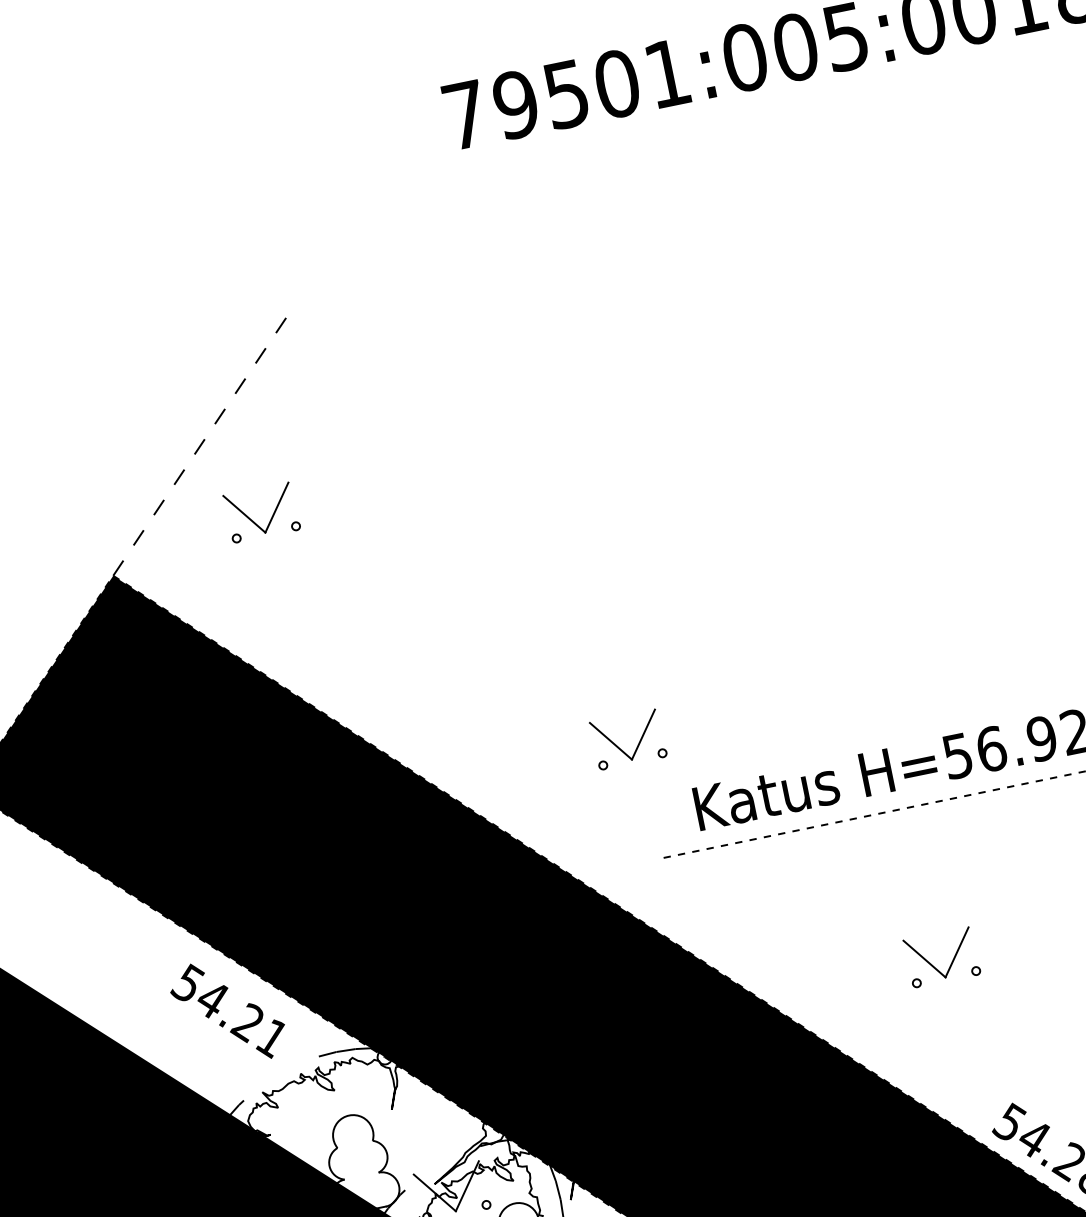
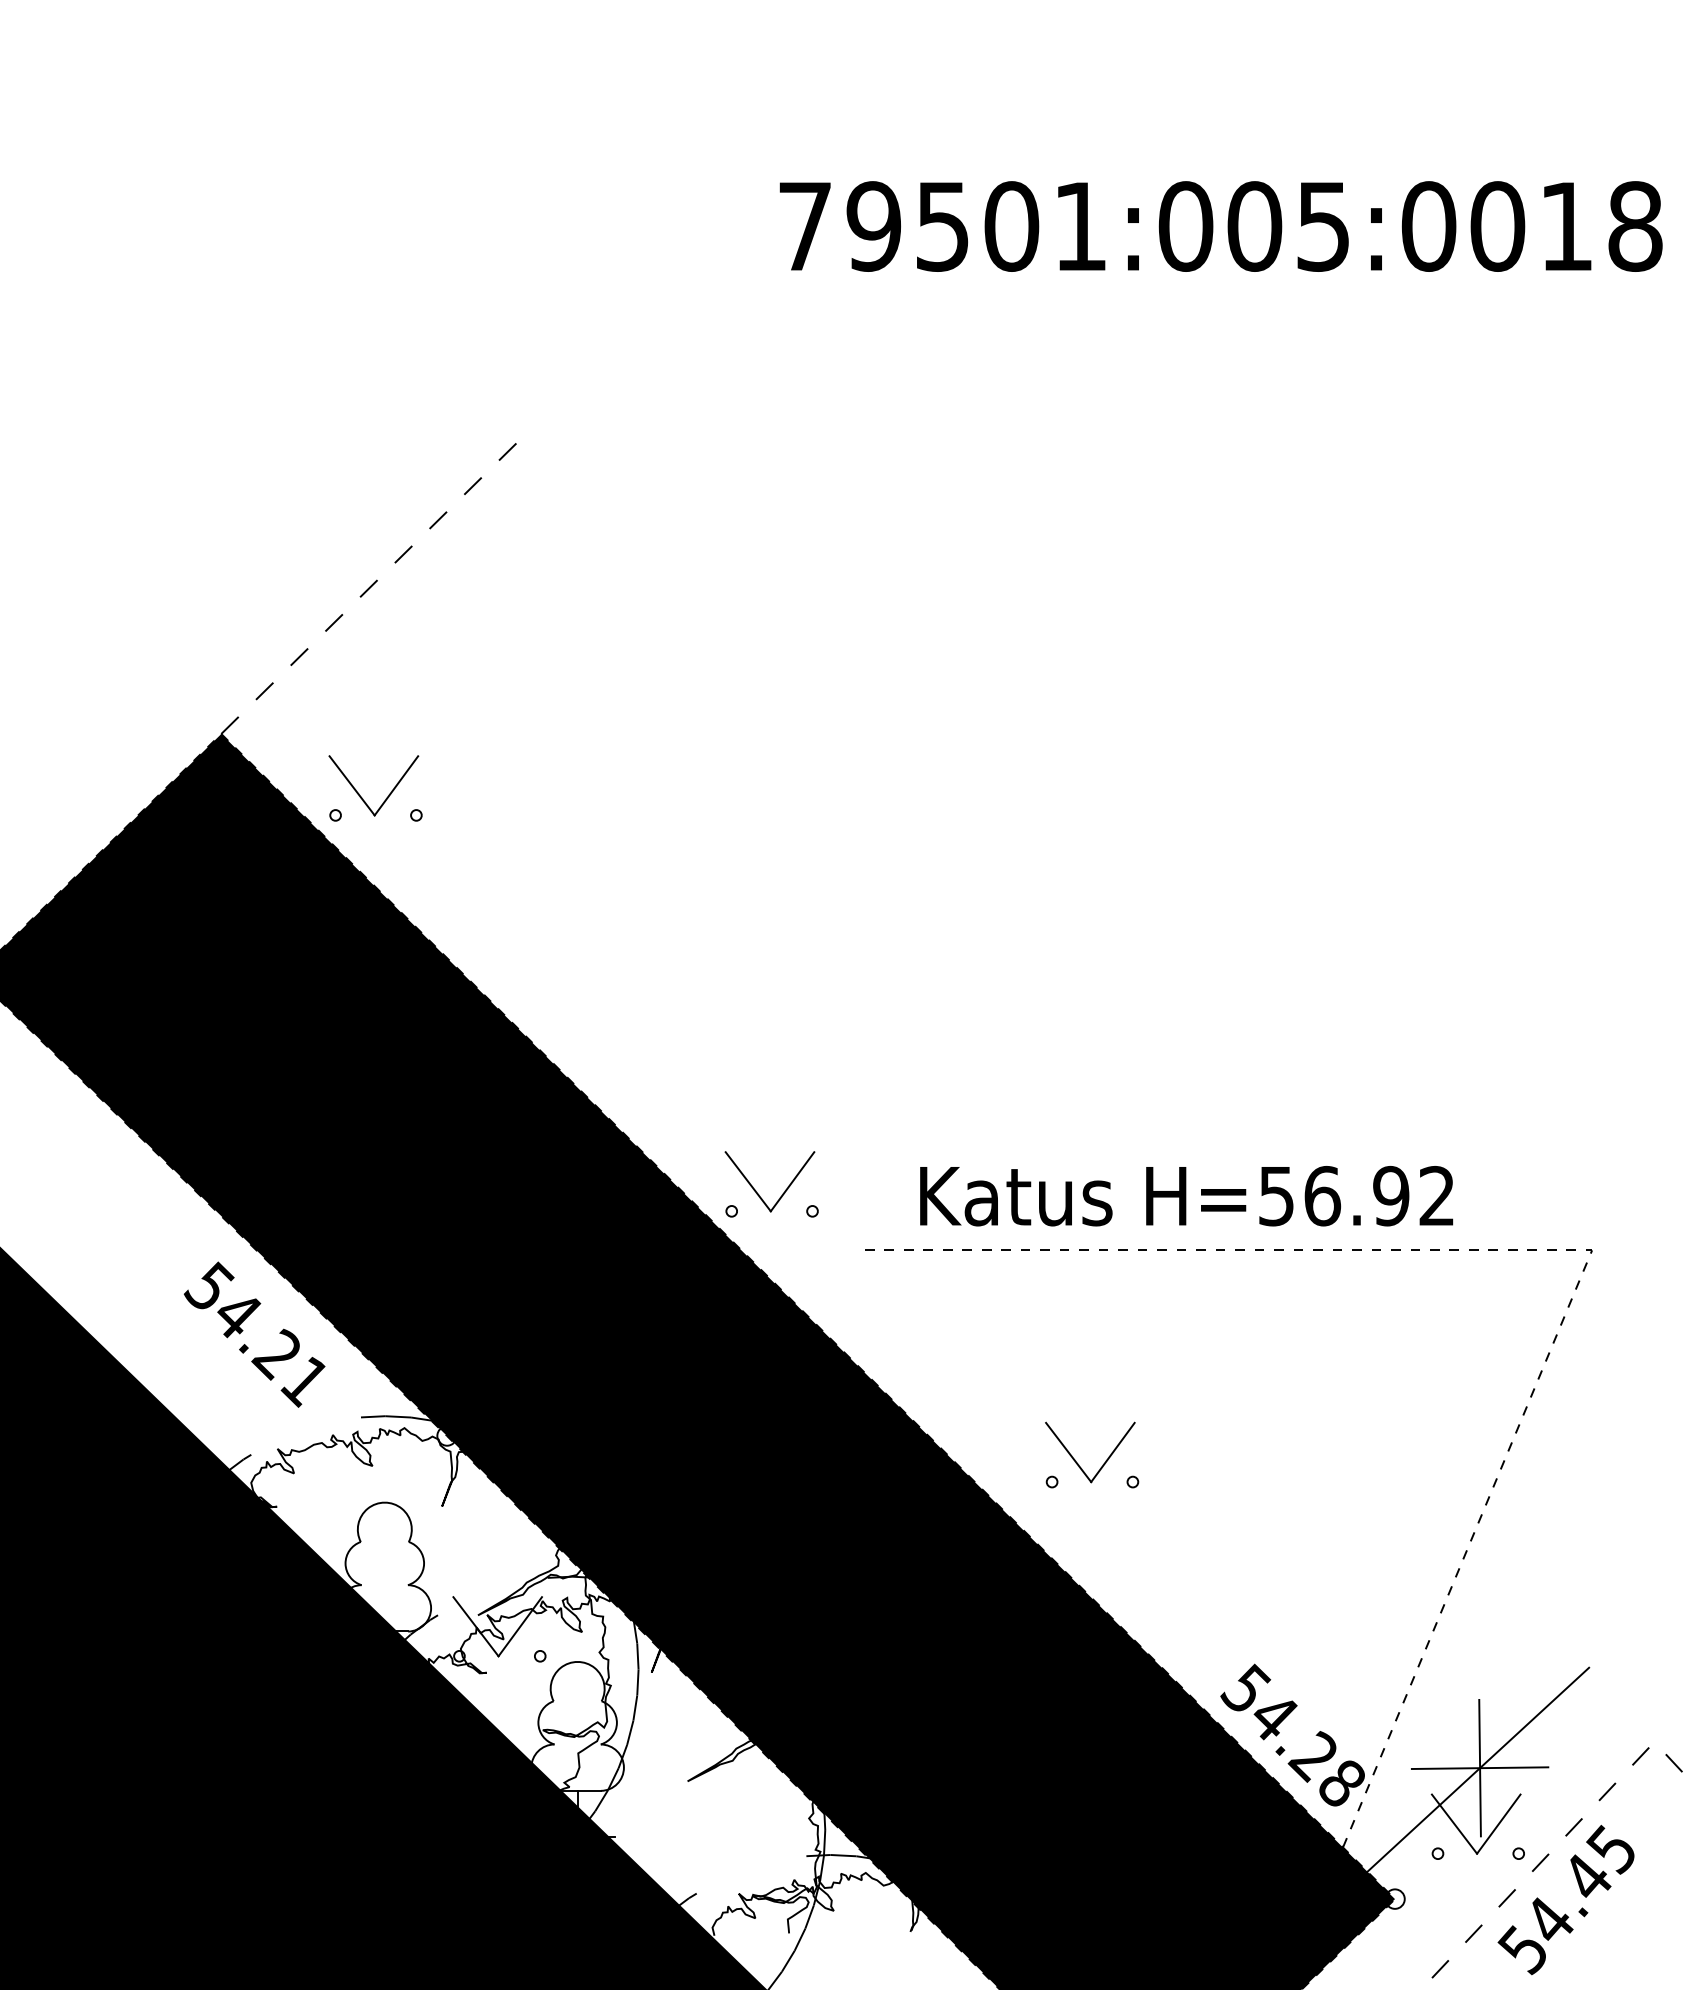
part: (270, 518) -> (385, 798), moved
part: (637, 744) -> (782, 1193), moved
part: (951, 962) -> (1102, 1464), moved

